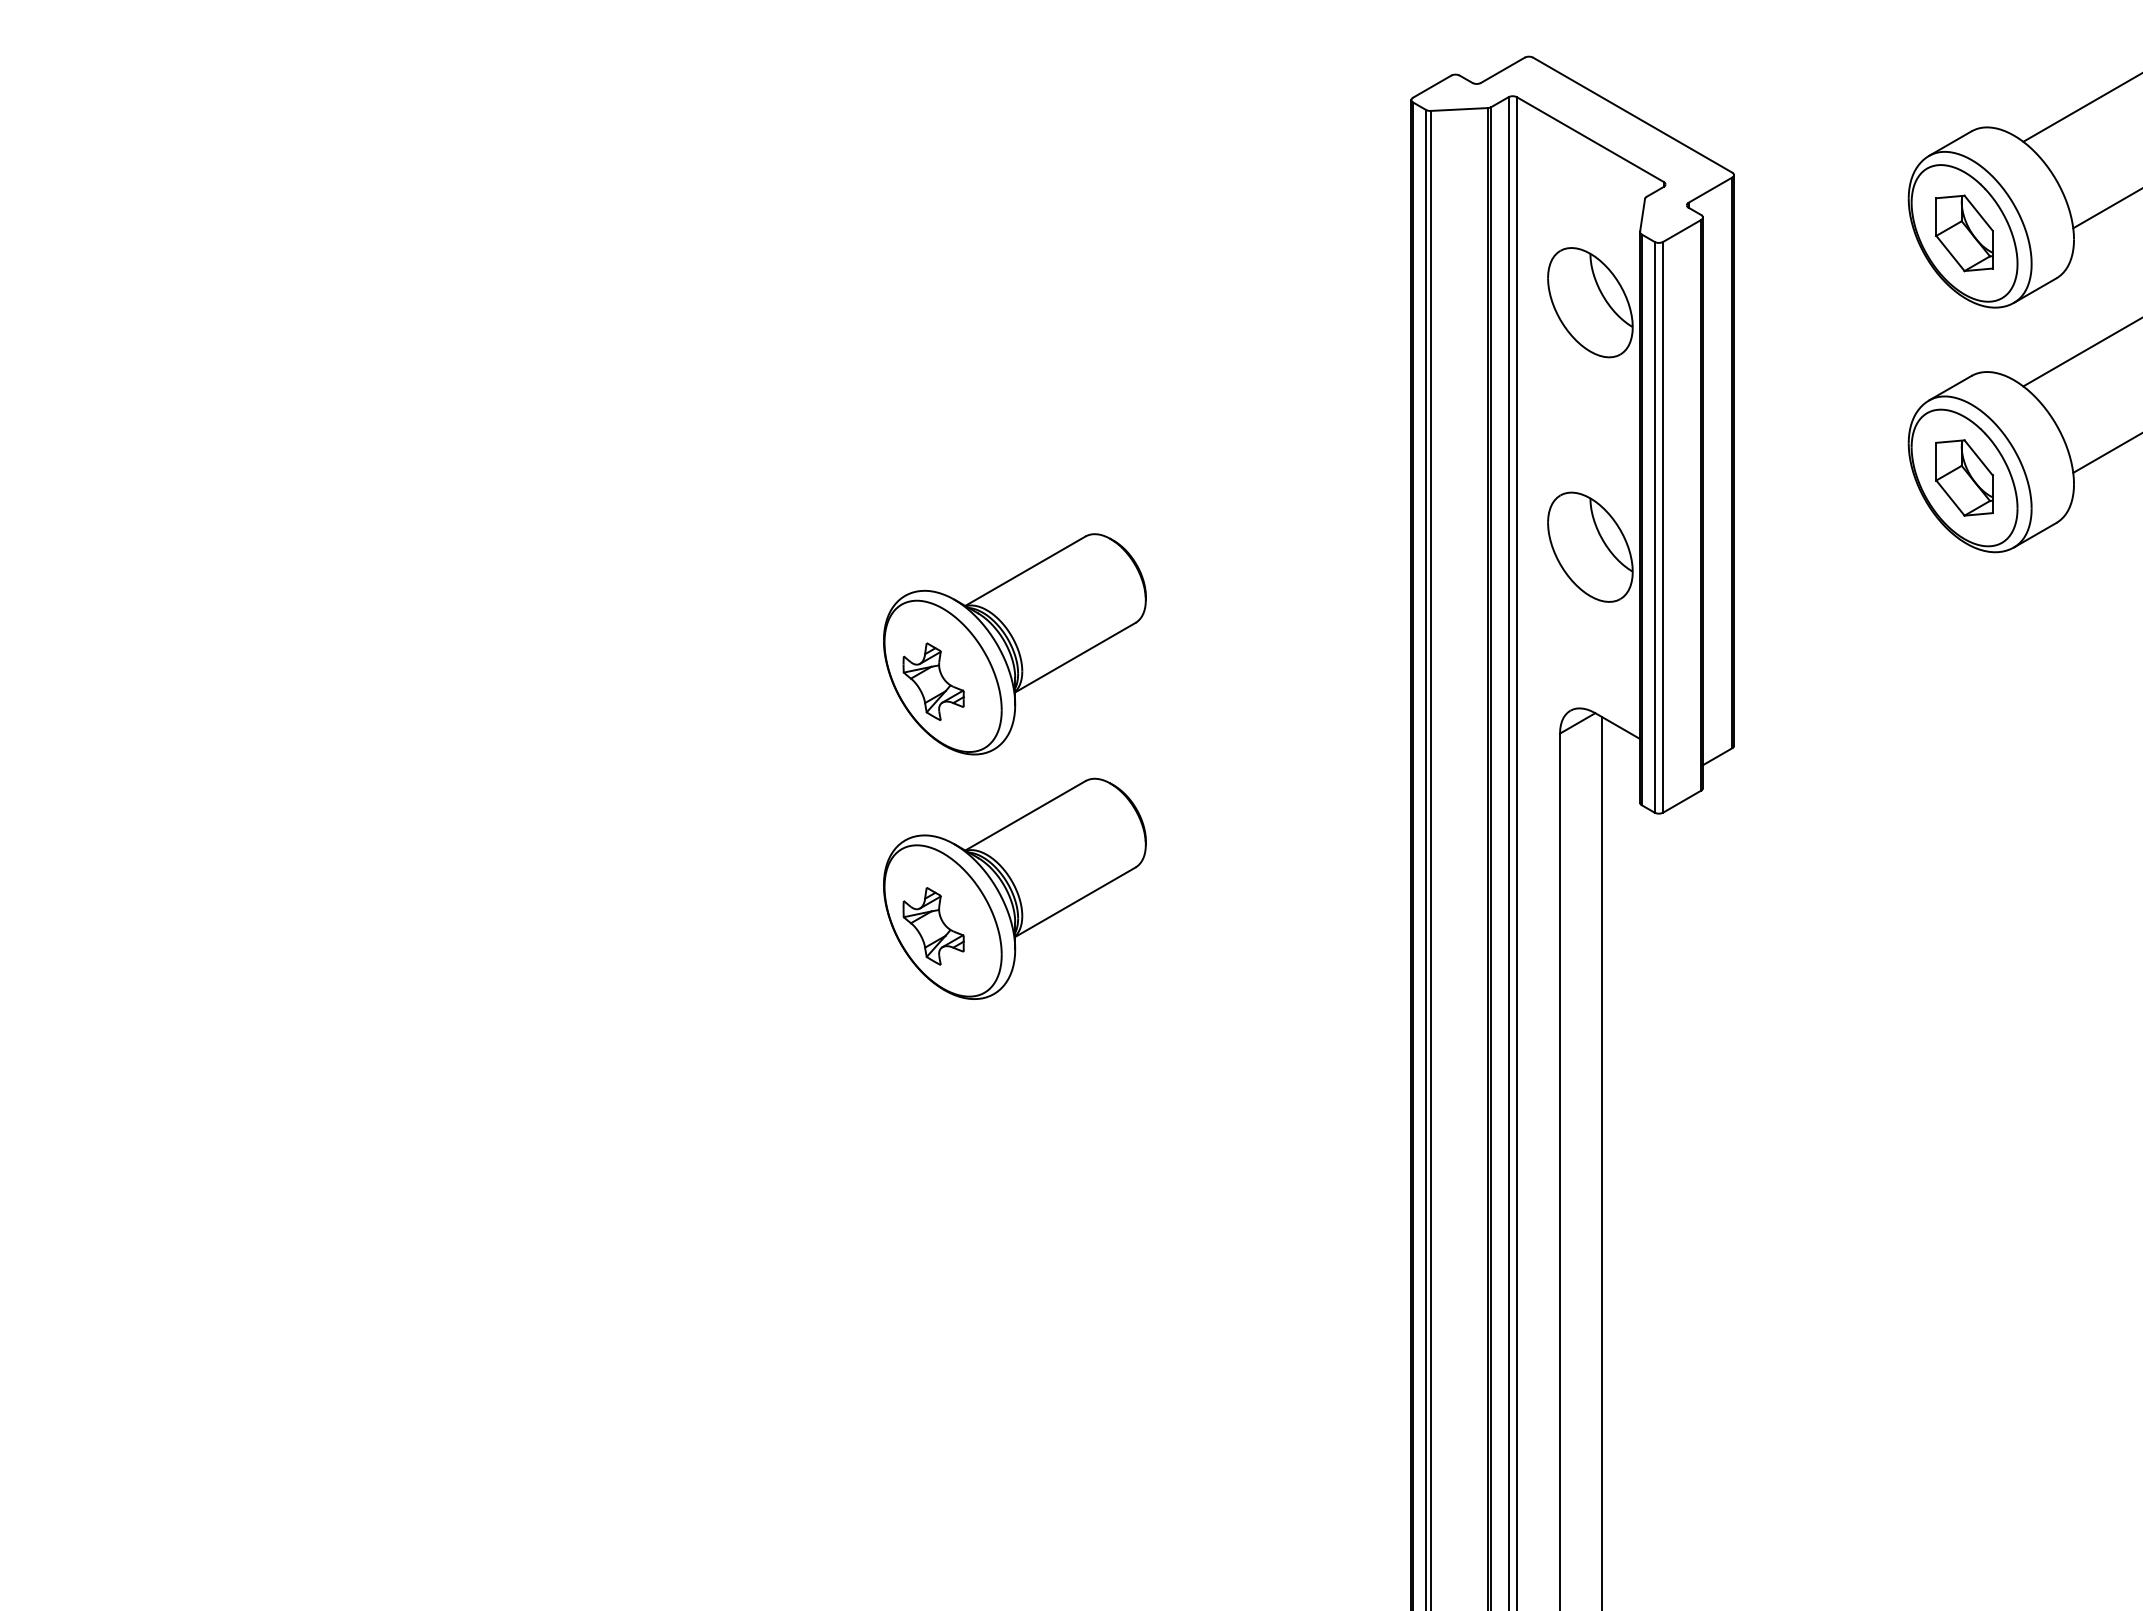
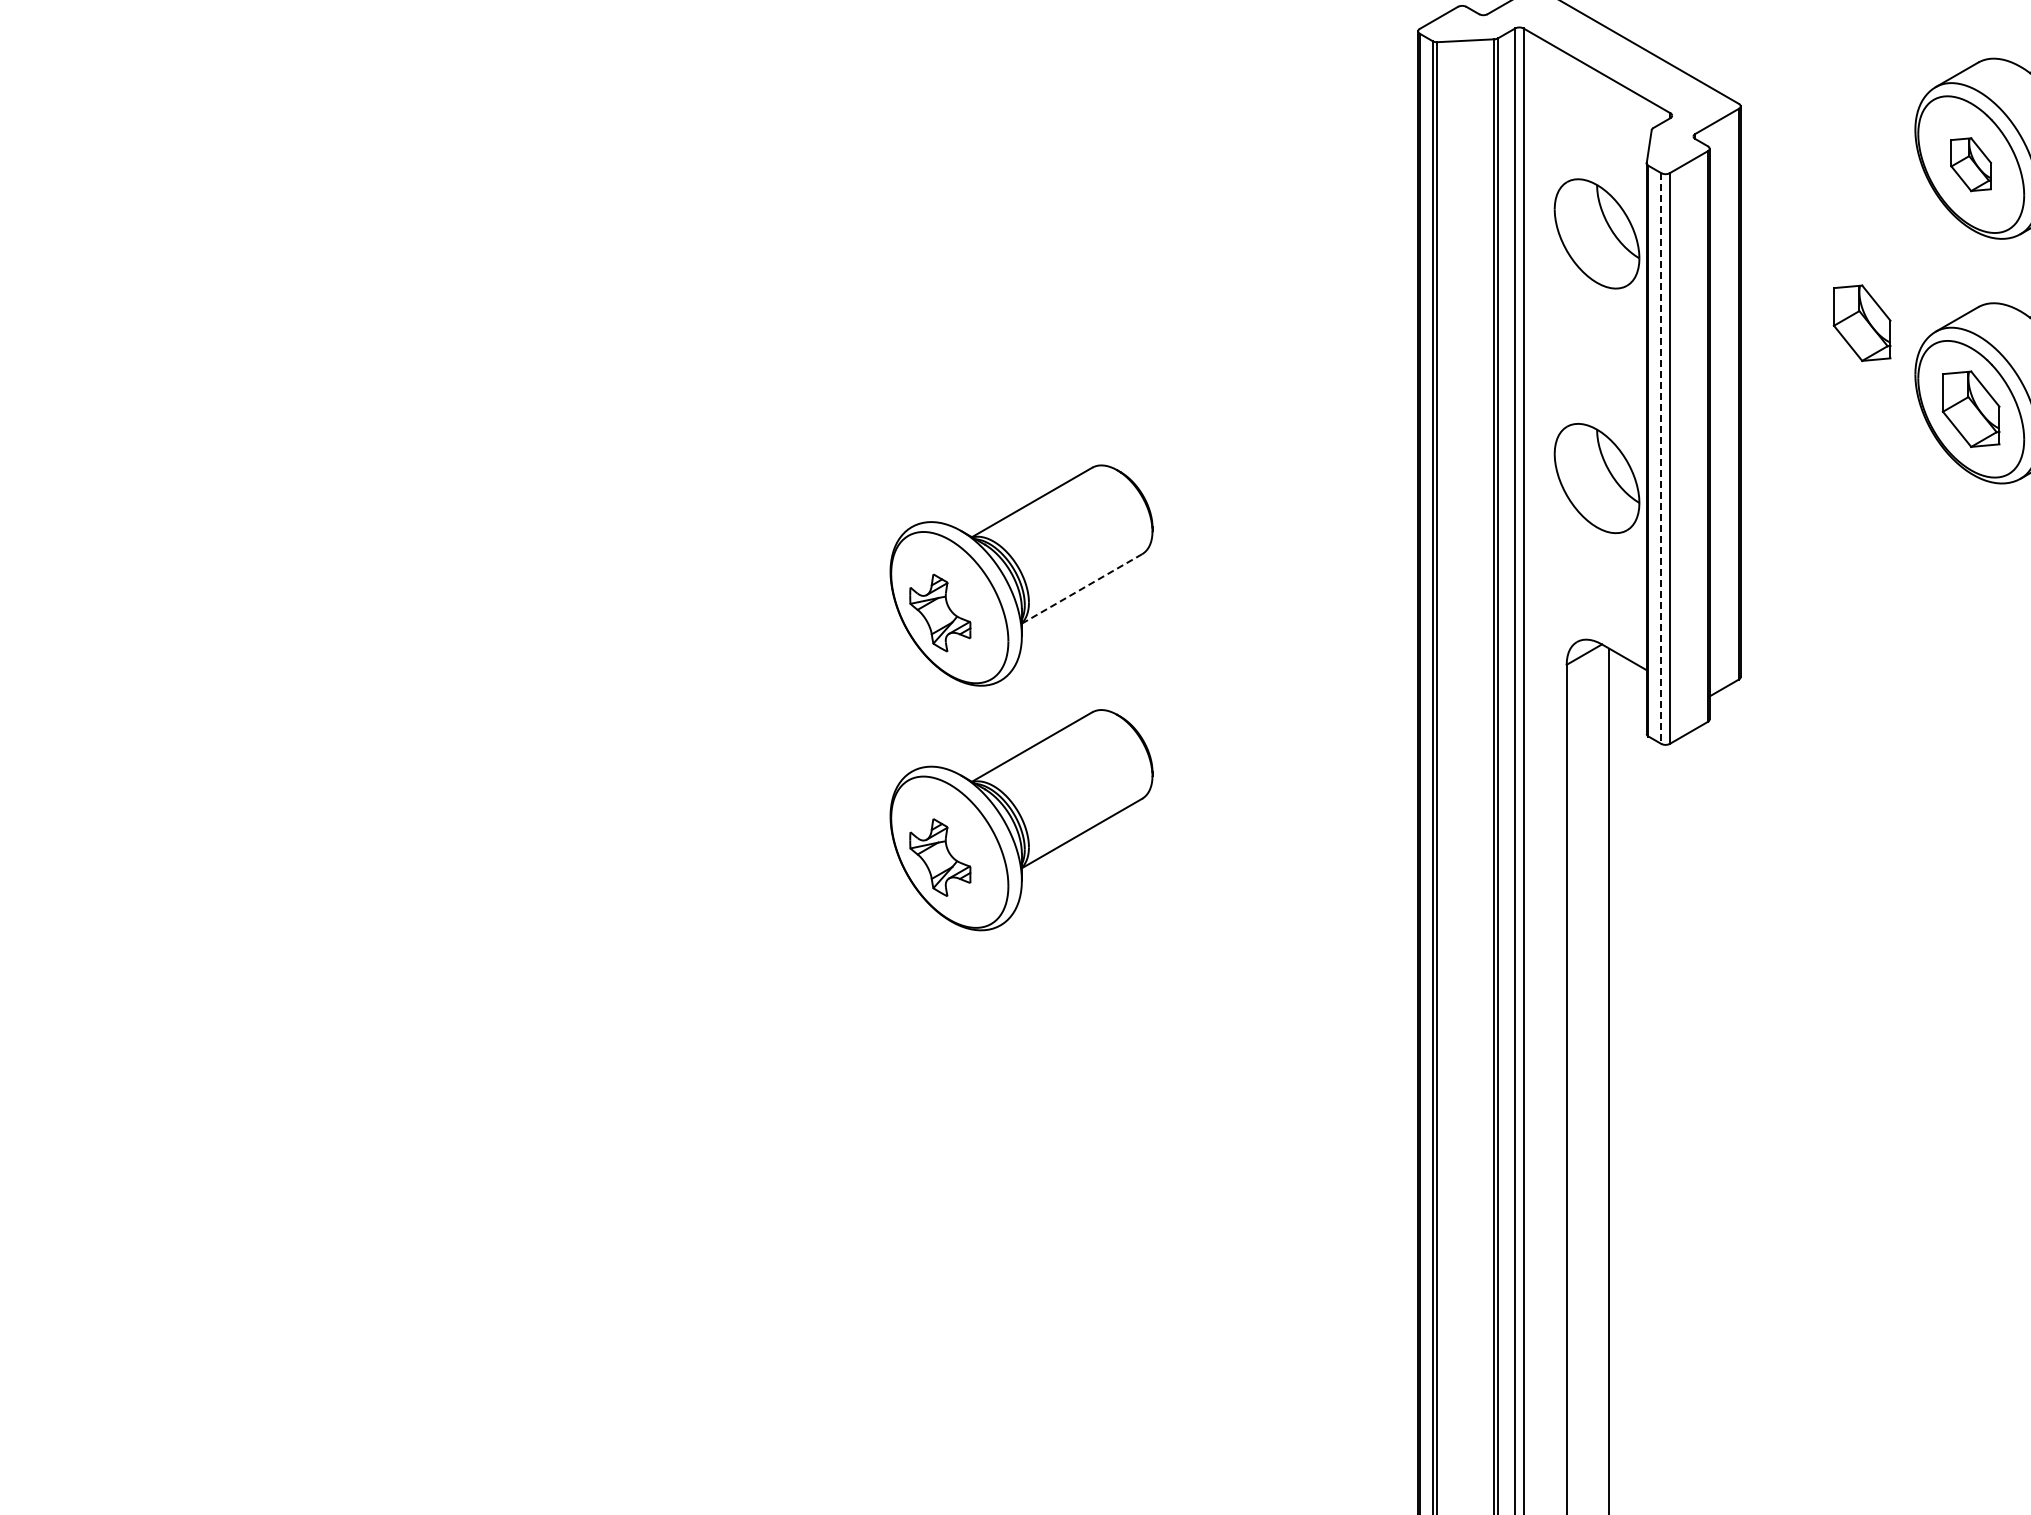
part: (1964, 233) -> (1971, 164), size x0.7
part: (1855, 391) -> (1862, 322), added
line: (1654, 527) -> (1661, 458), solid -> dashed
line: (1075, 657) -> (1082, 588), solid -> dashed

